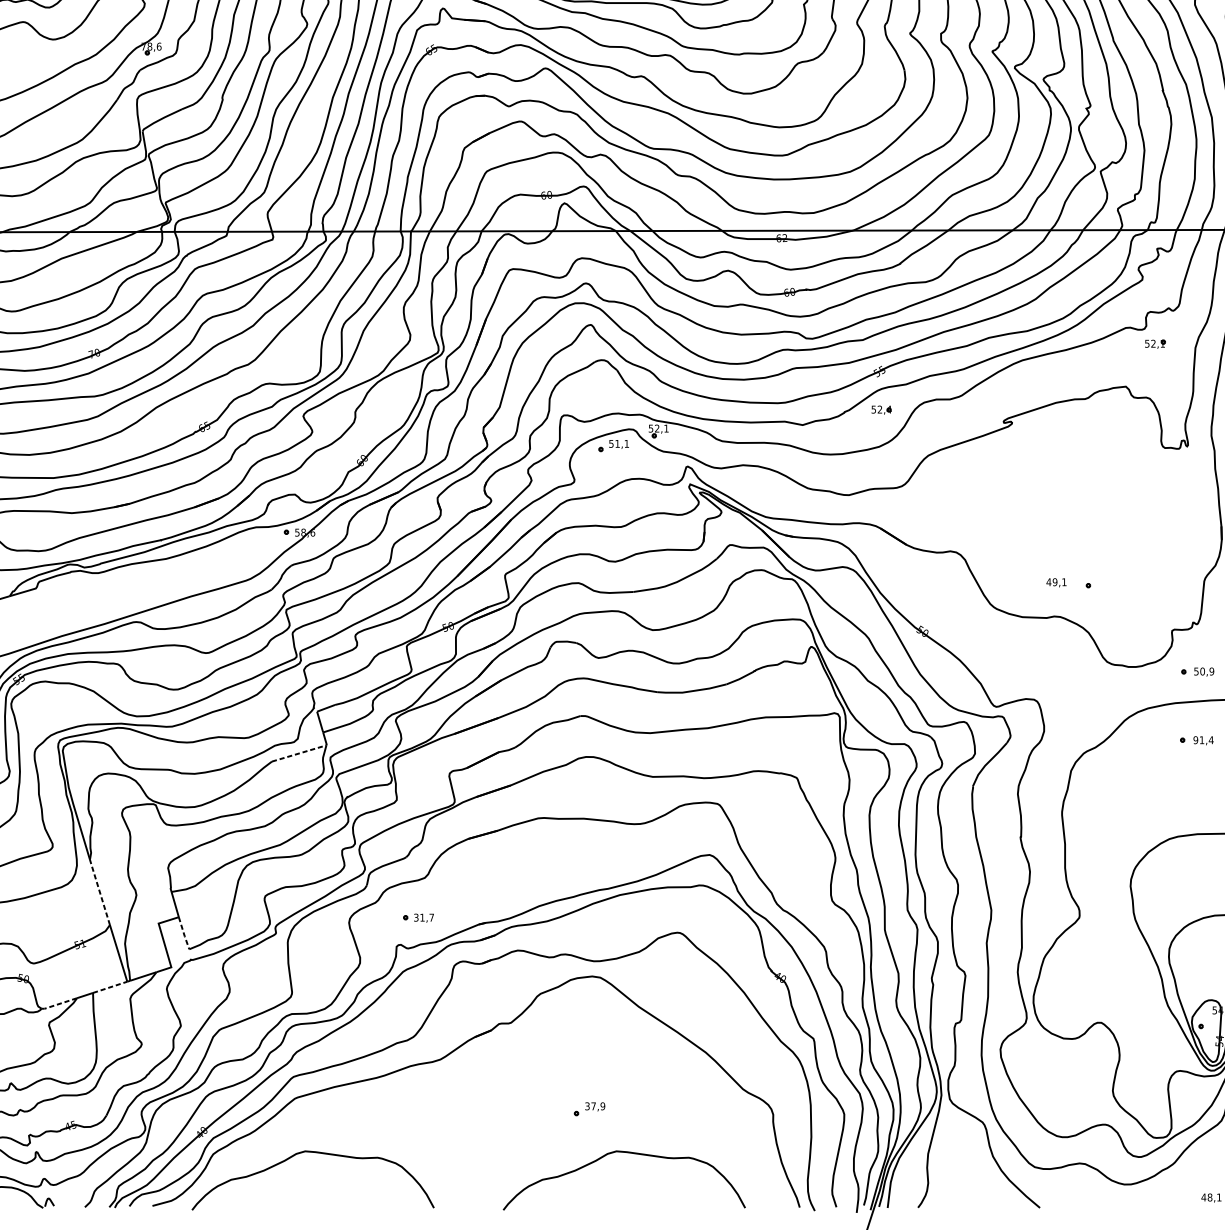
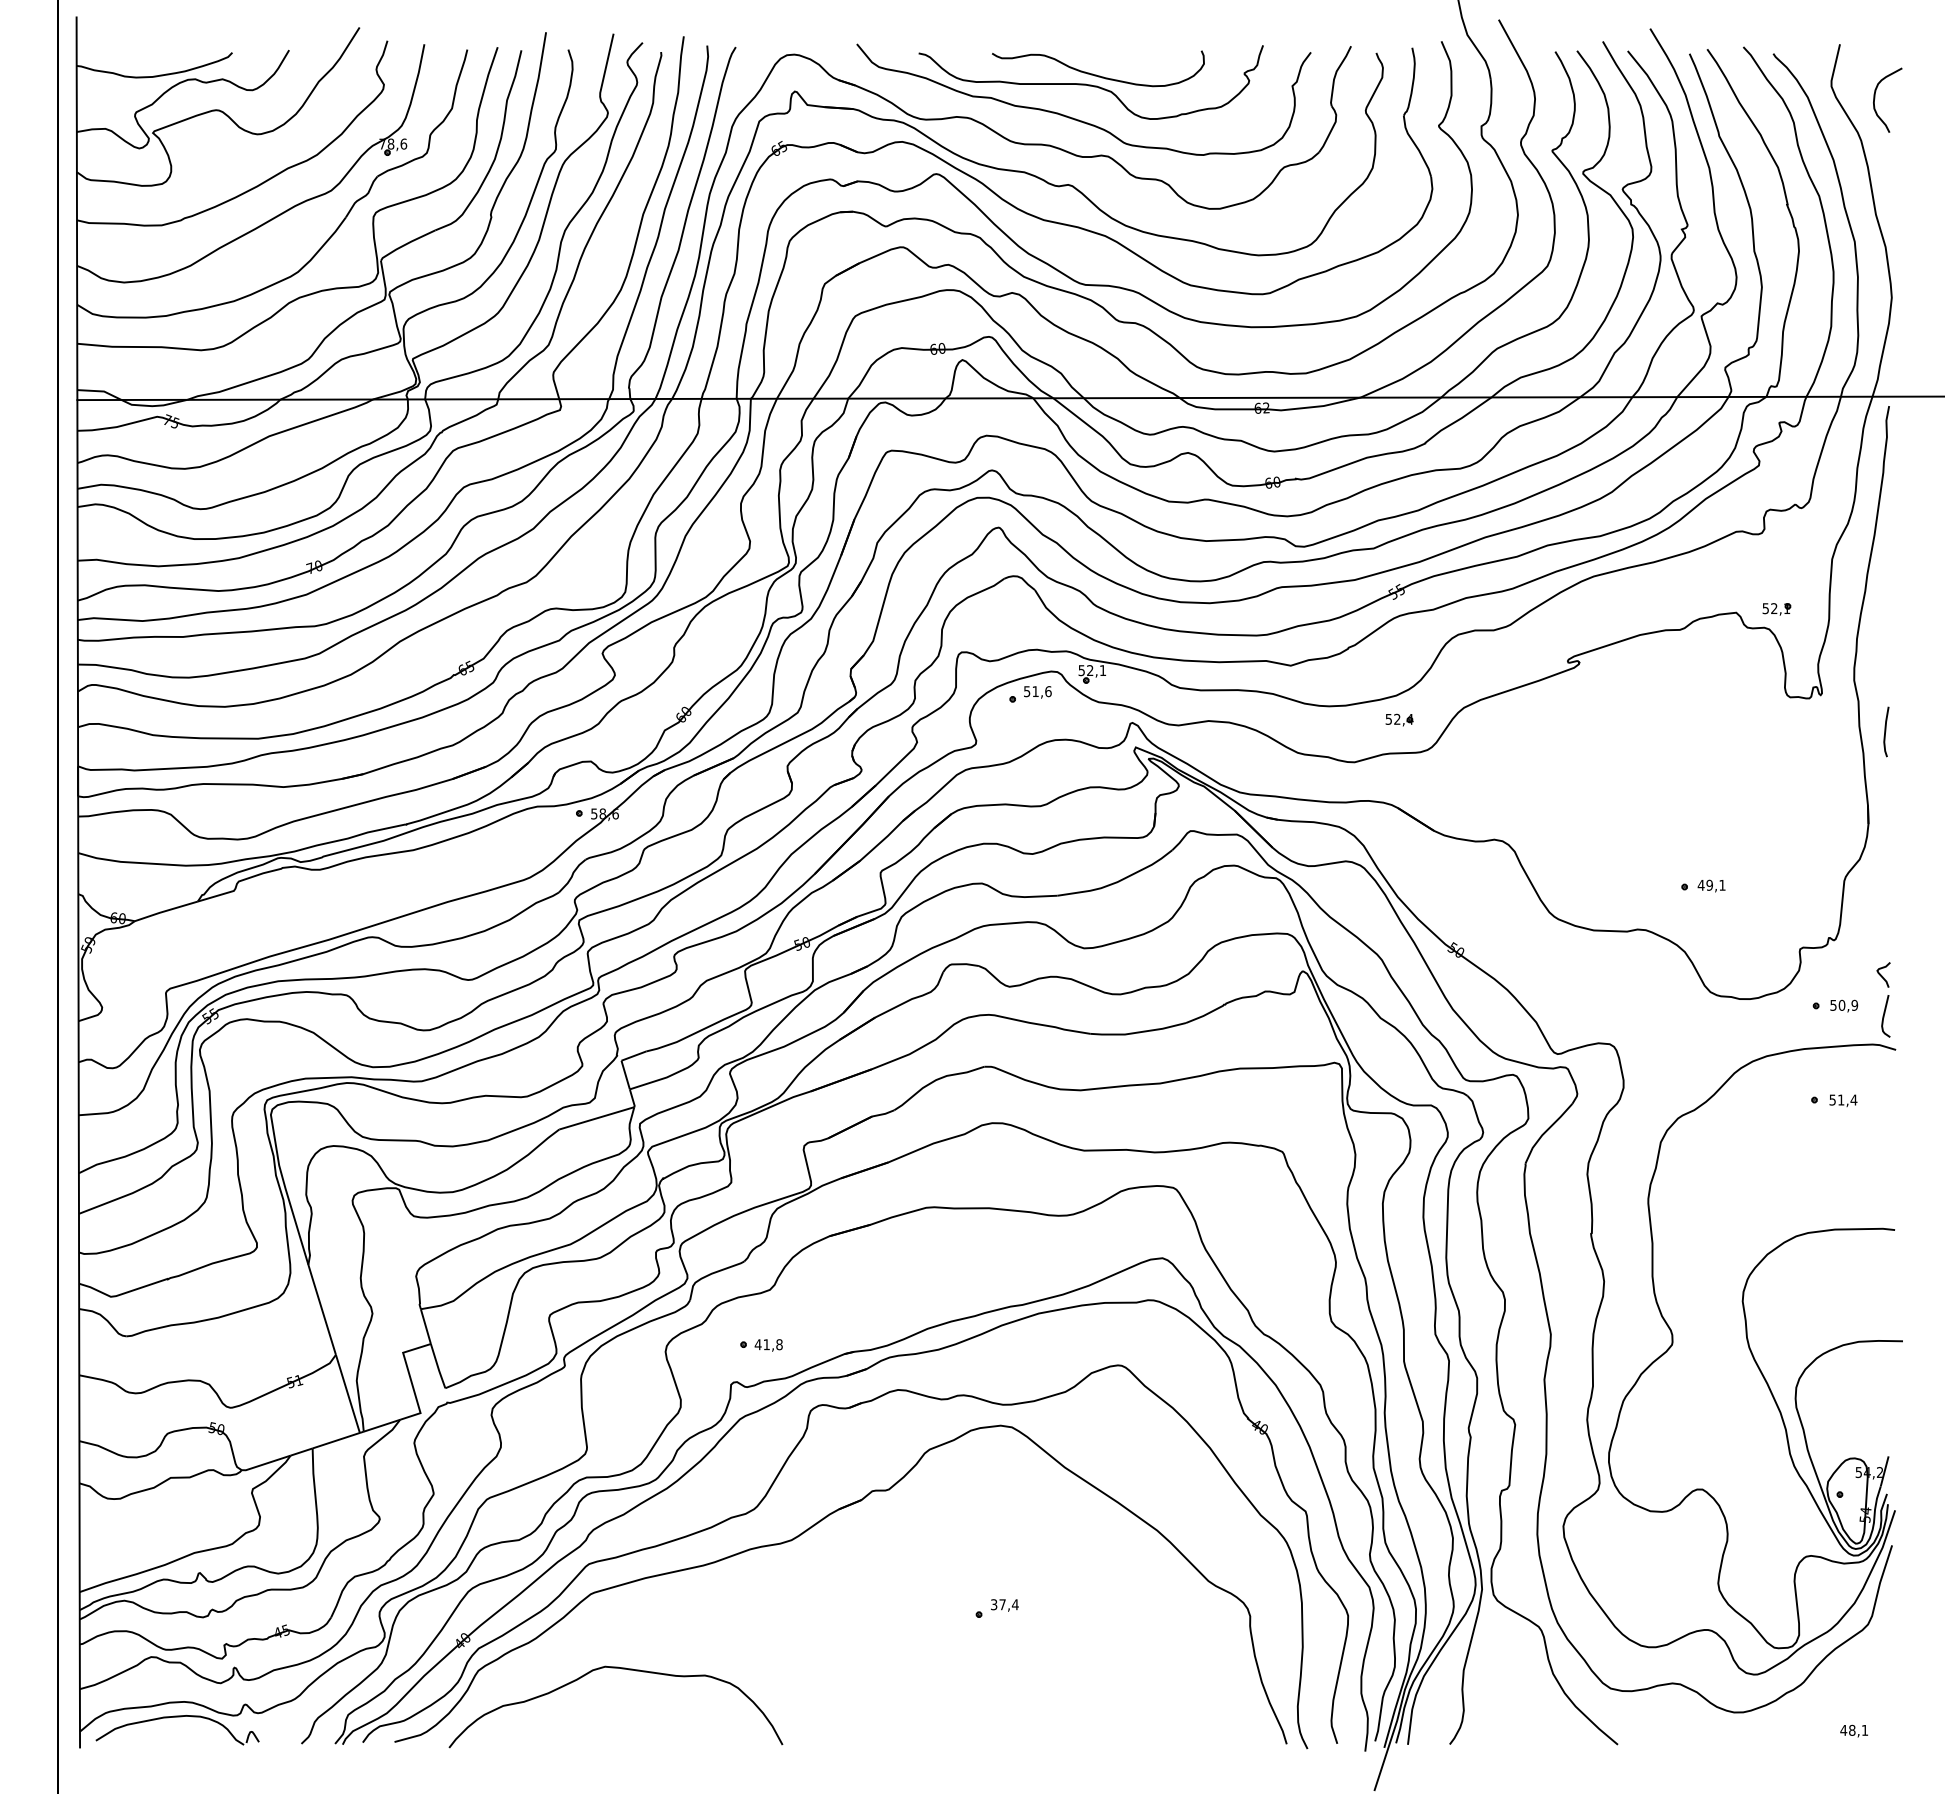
part: (1155, 344) -> (1776, 609), moved
part: (881, 409) -> (1399, 719), moved
text: (626, 443) -> (1048, 691), 51,1 -> 51,6
text: (1056, 582) -> (1711, 885), moved
text: (1195, 739) -> (1832, 1099), 91,4 -> 51,4
line: (299, 753) -> (597, 1118), dashed -> solid
line: (99, 891) -> (321, 1308), dashed -> solid
text: (423, 917) -> (768, 1344), 31,7 -> 41,8
line: (183, 933) -> (437, 1366), dashed -> solid
line: (110, 987) -> (336, 1440), dashed -> solid
line: (58, 1003) -> (265, 1463), dashed -> solid
text: (602, 1106) -> (1014, 1604), 37,9 -> 37,4
curve: (628, 1153) -> (1050, 1669), removed

